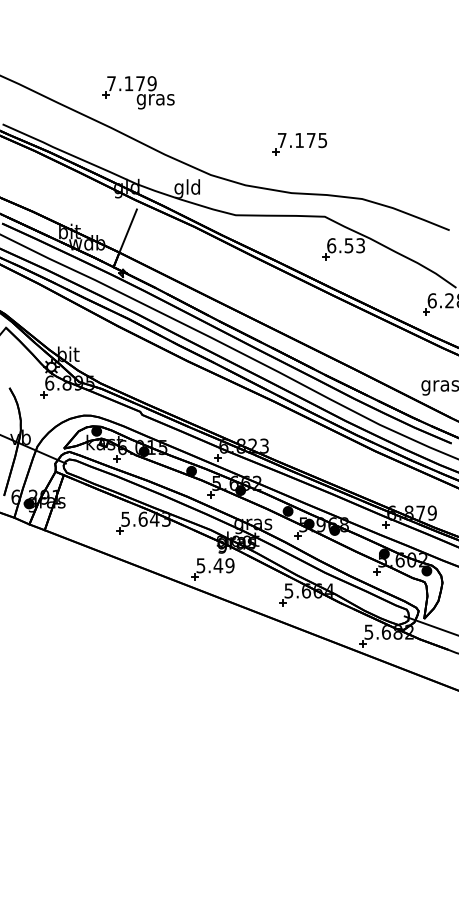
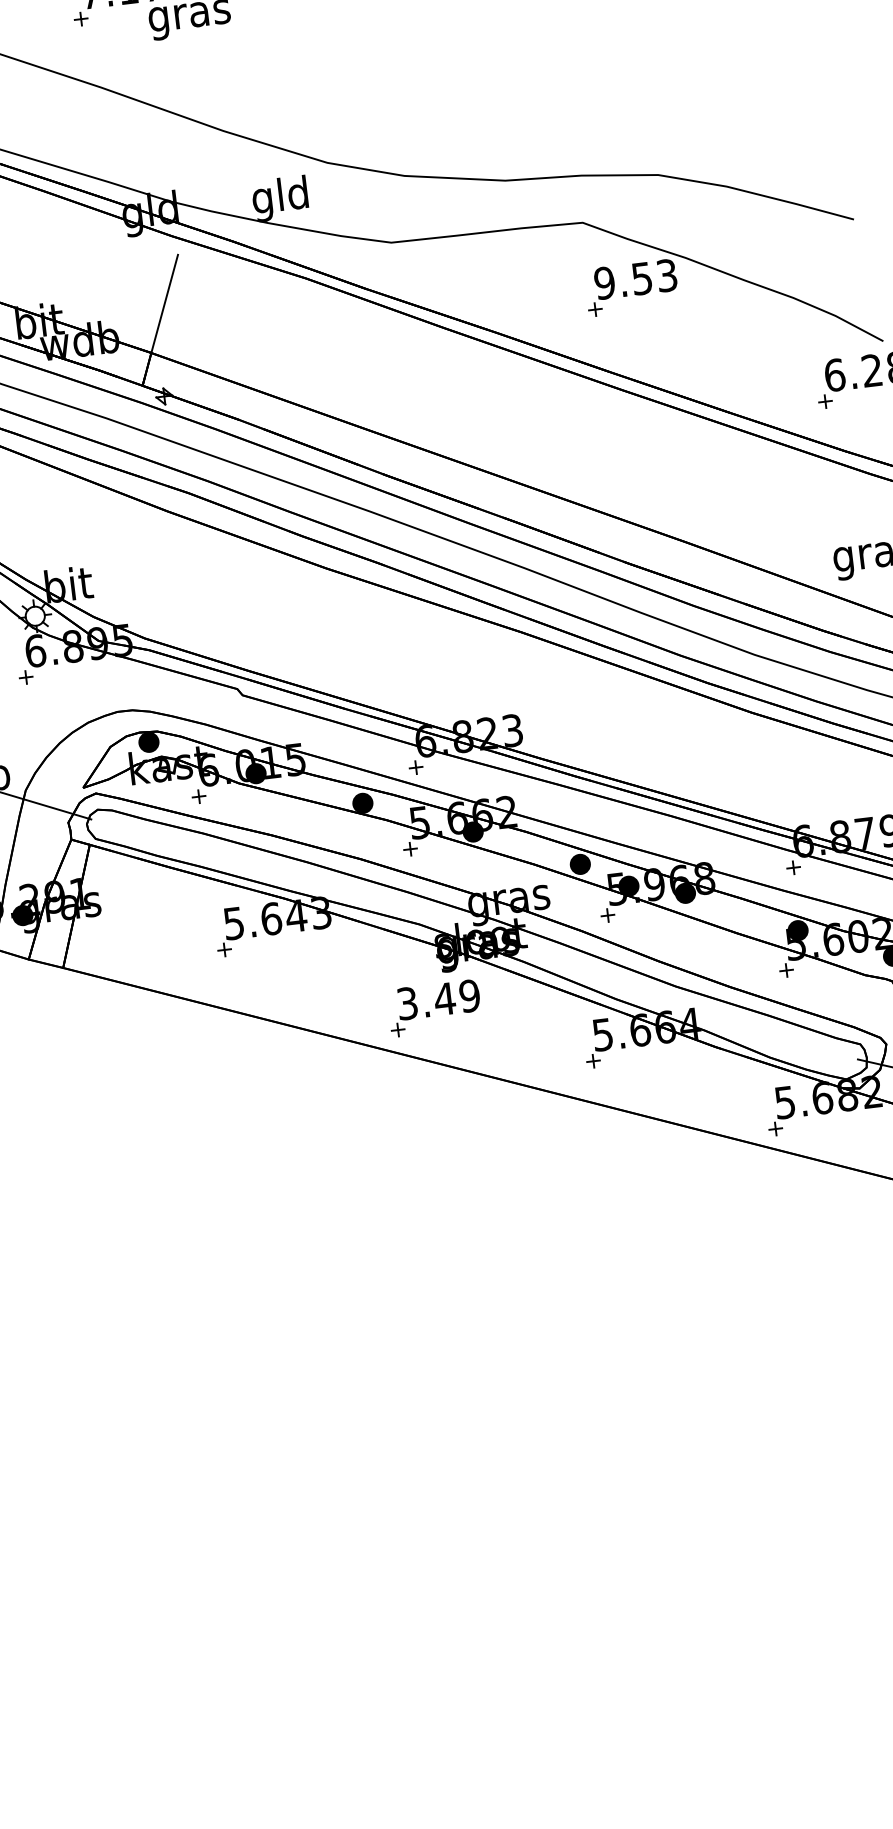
part: (299, 144) -> (509, 74), removed
text: (331, 245) -> (604, 282), 6.53 -> 9.53
text: (201, 565) -> (408, 1002), 5.49 -> 3.49

